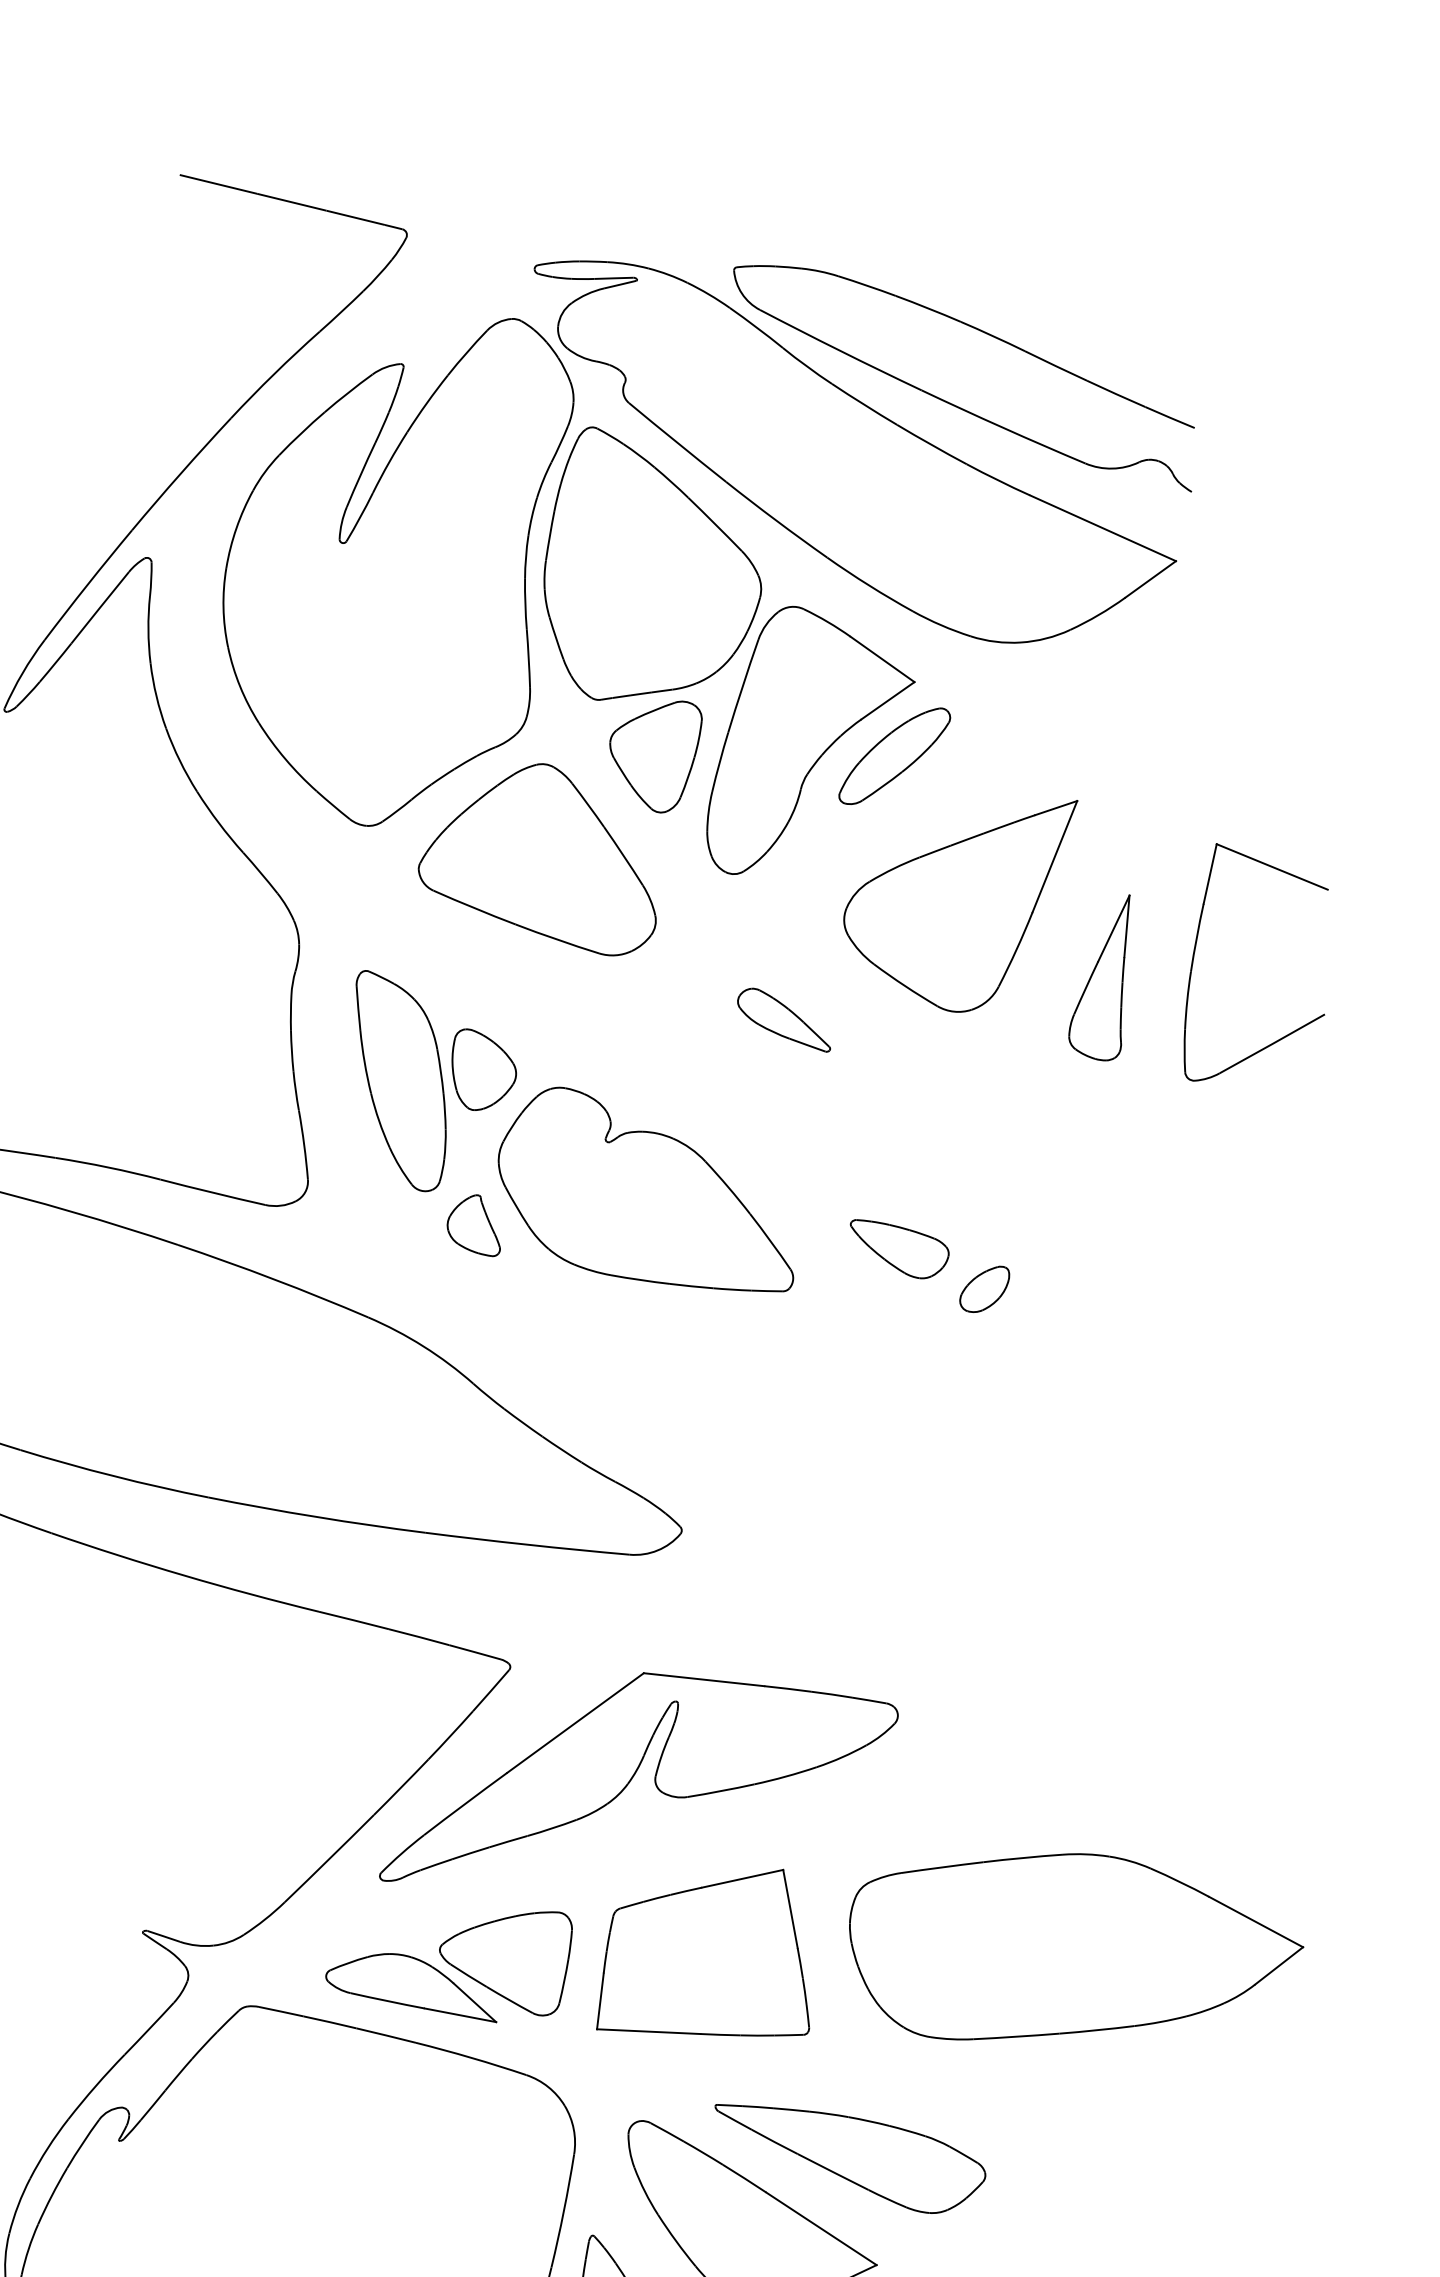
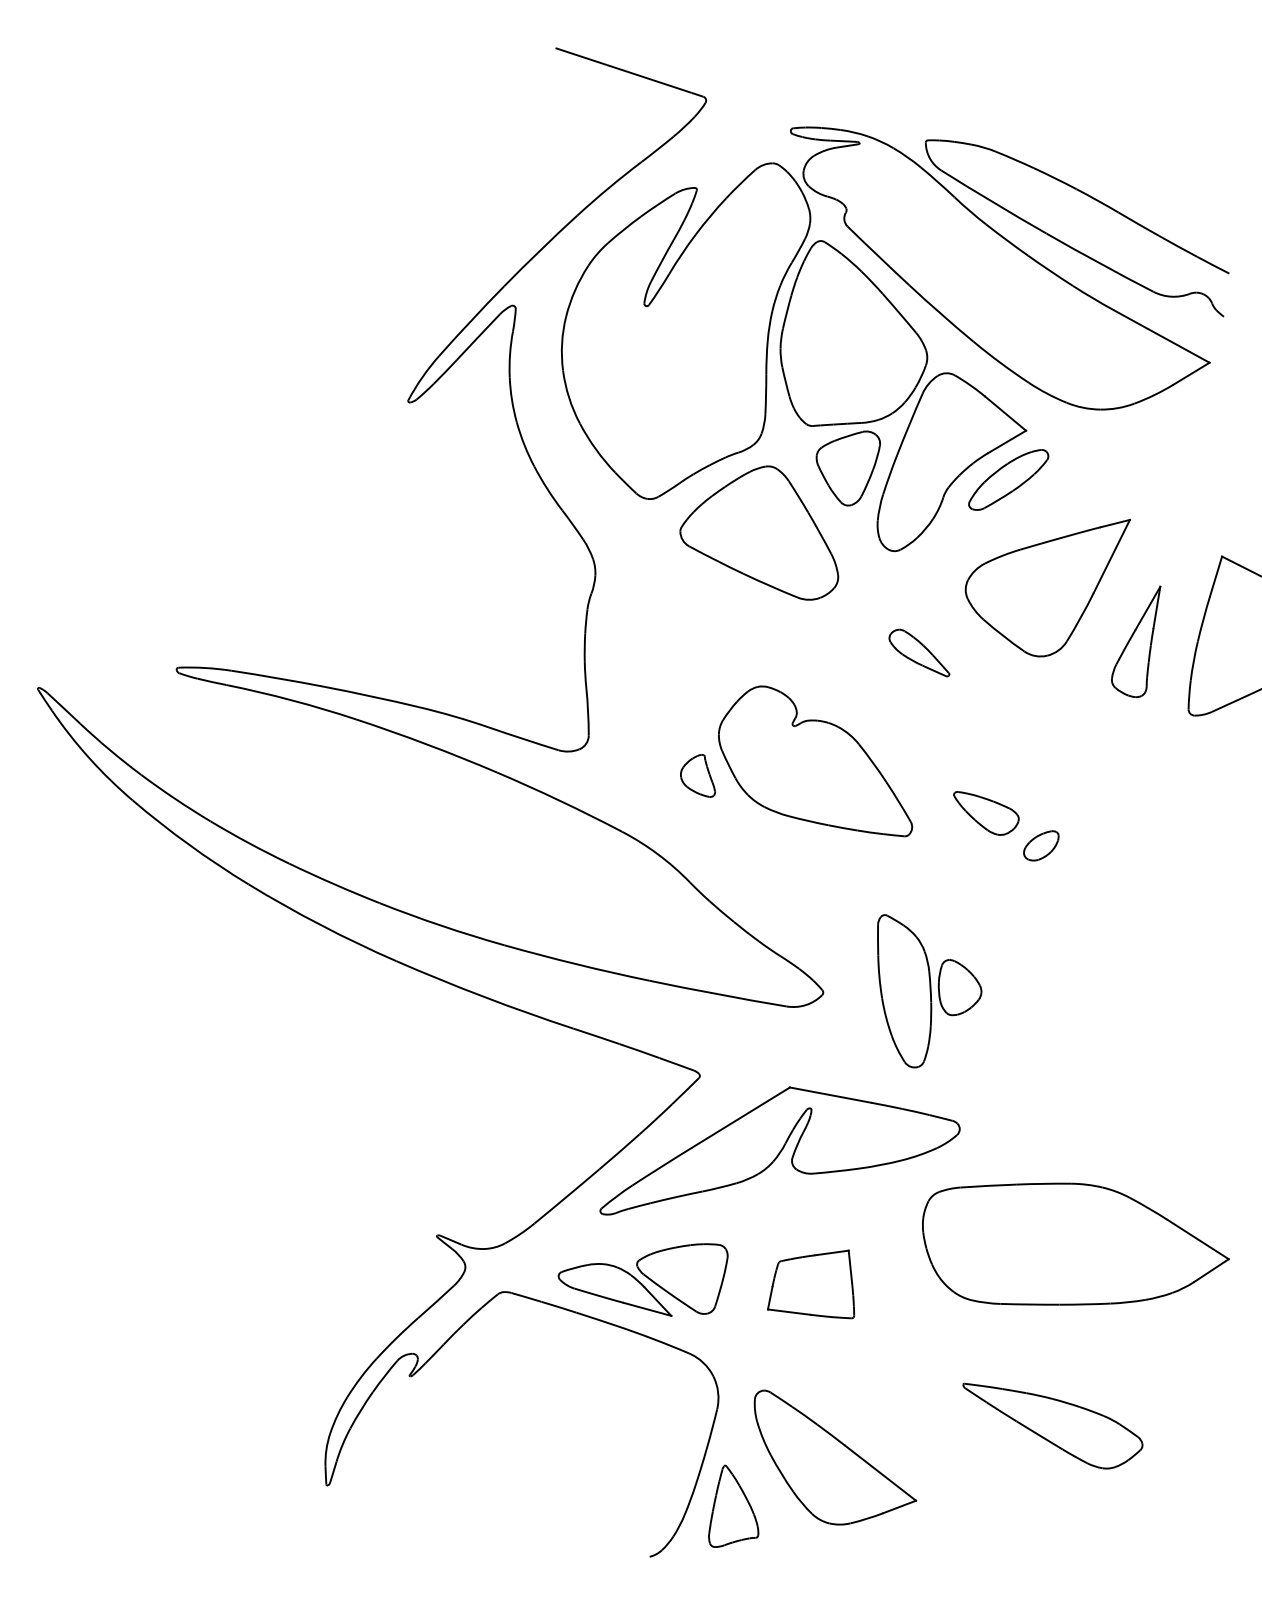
part: (439, 1077) -> (929, 991), moved
part: (1076, 1941) -> (1075, 1243), moved
part: (696, 1959) -> (810, 1284), size x0.6
part: (850, 2156) -> (1052, 1425), moved

